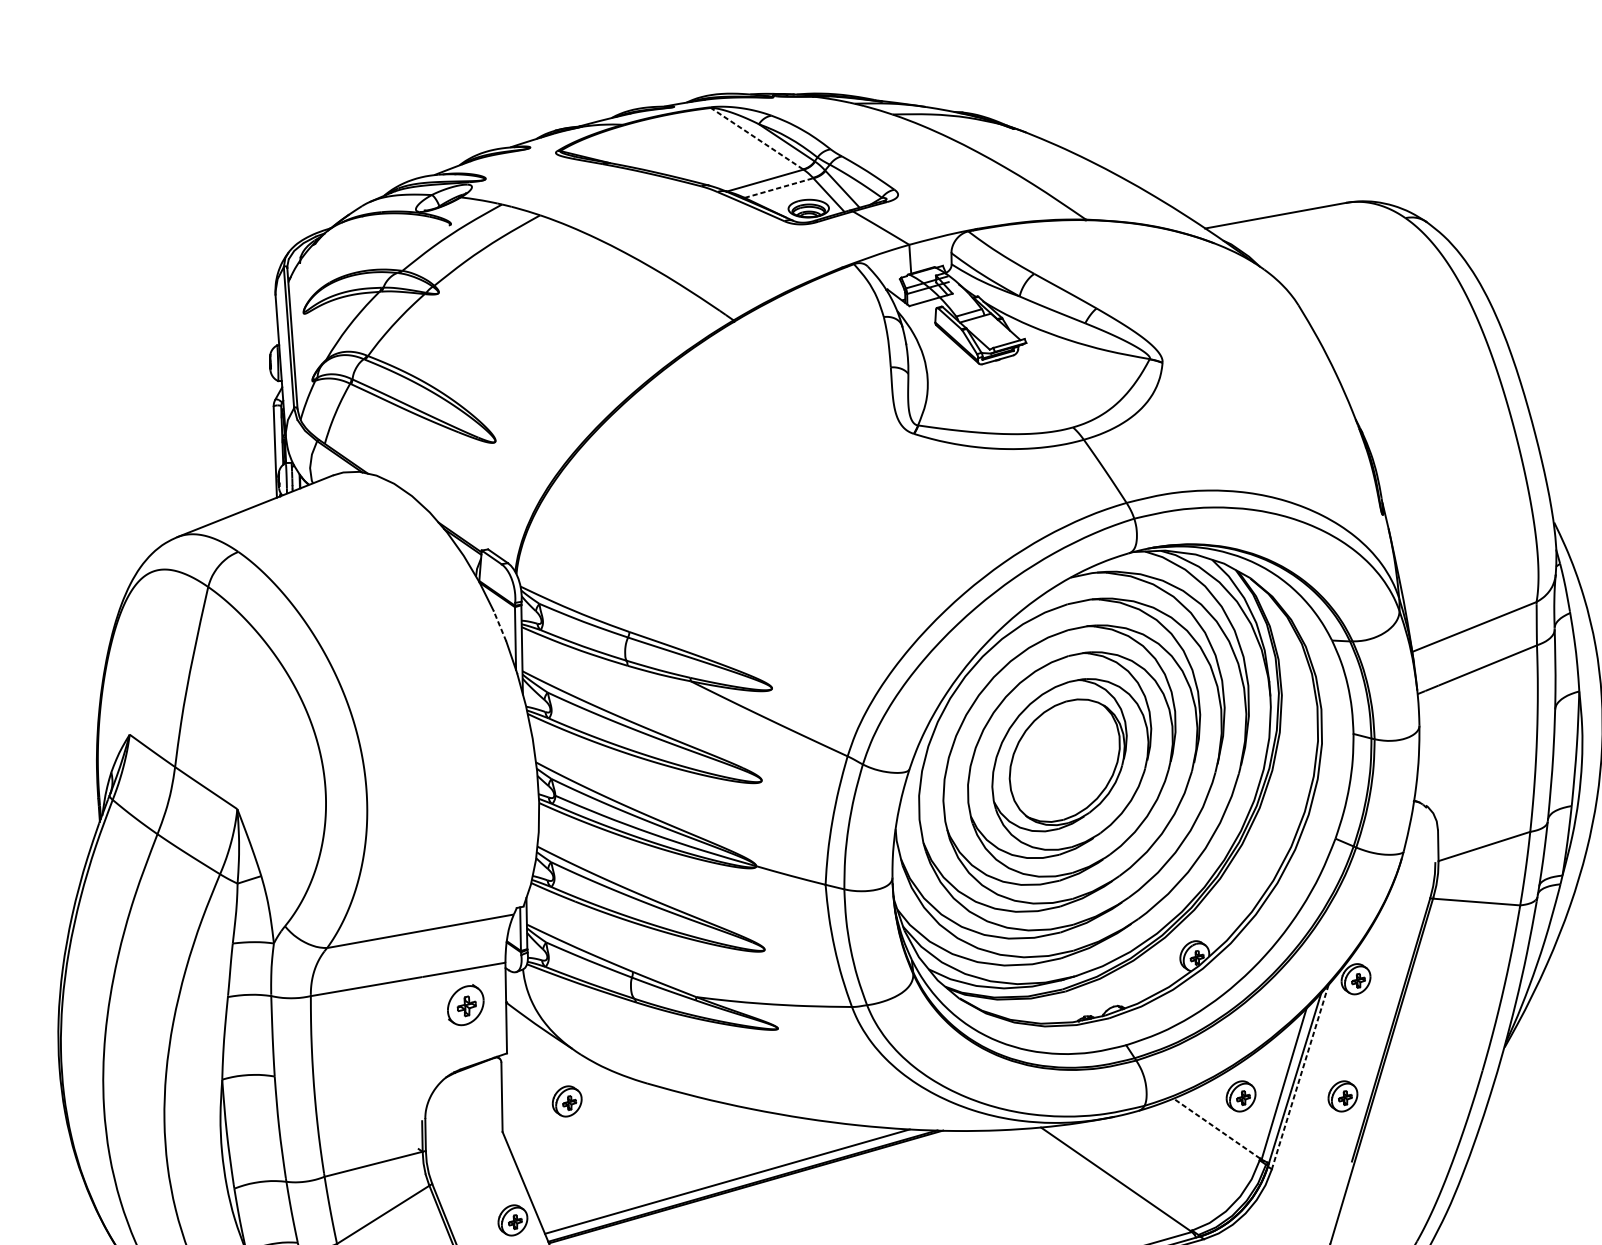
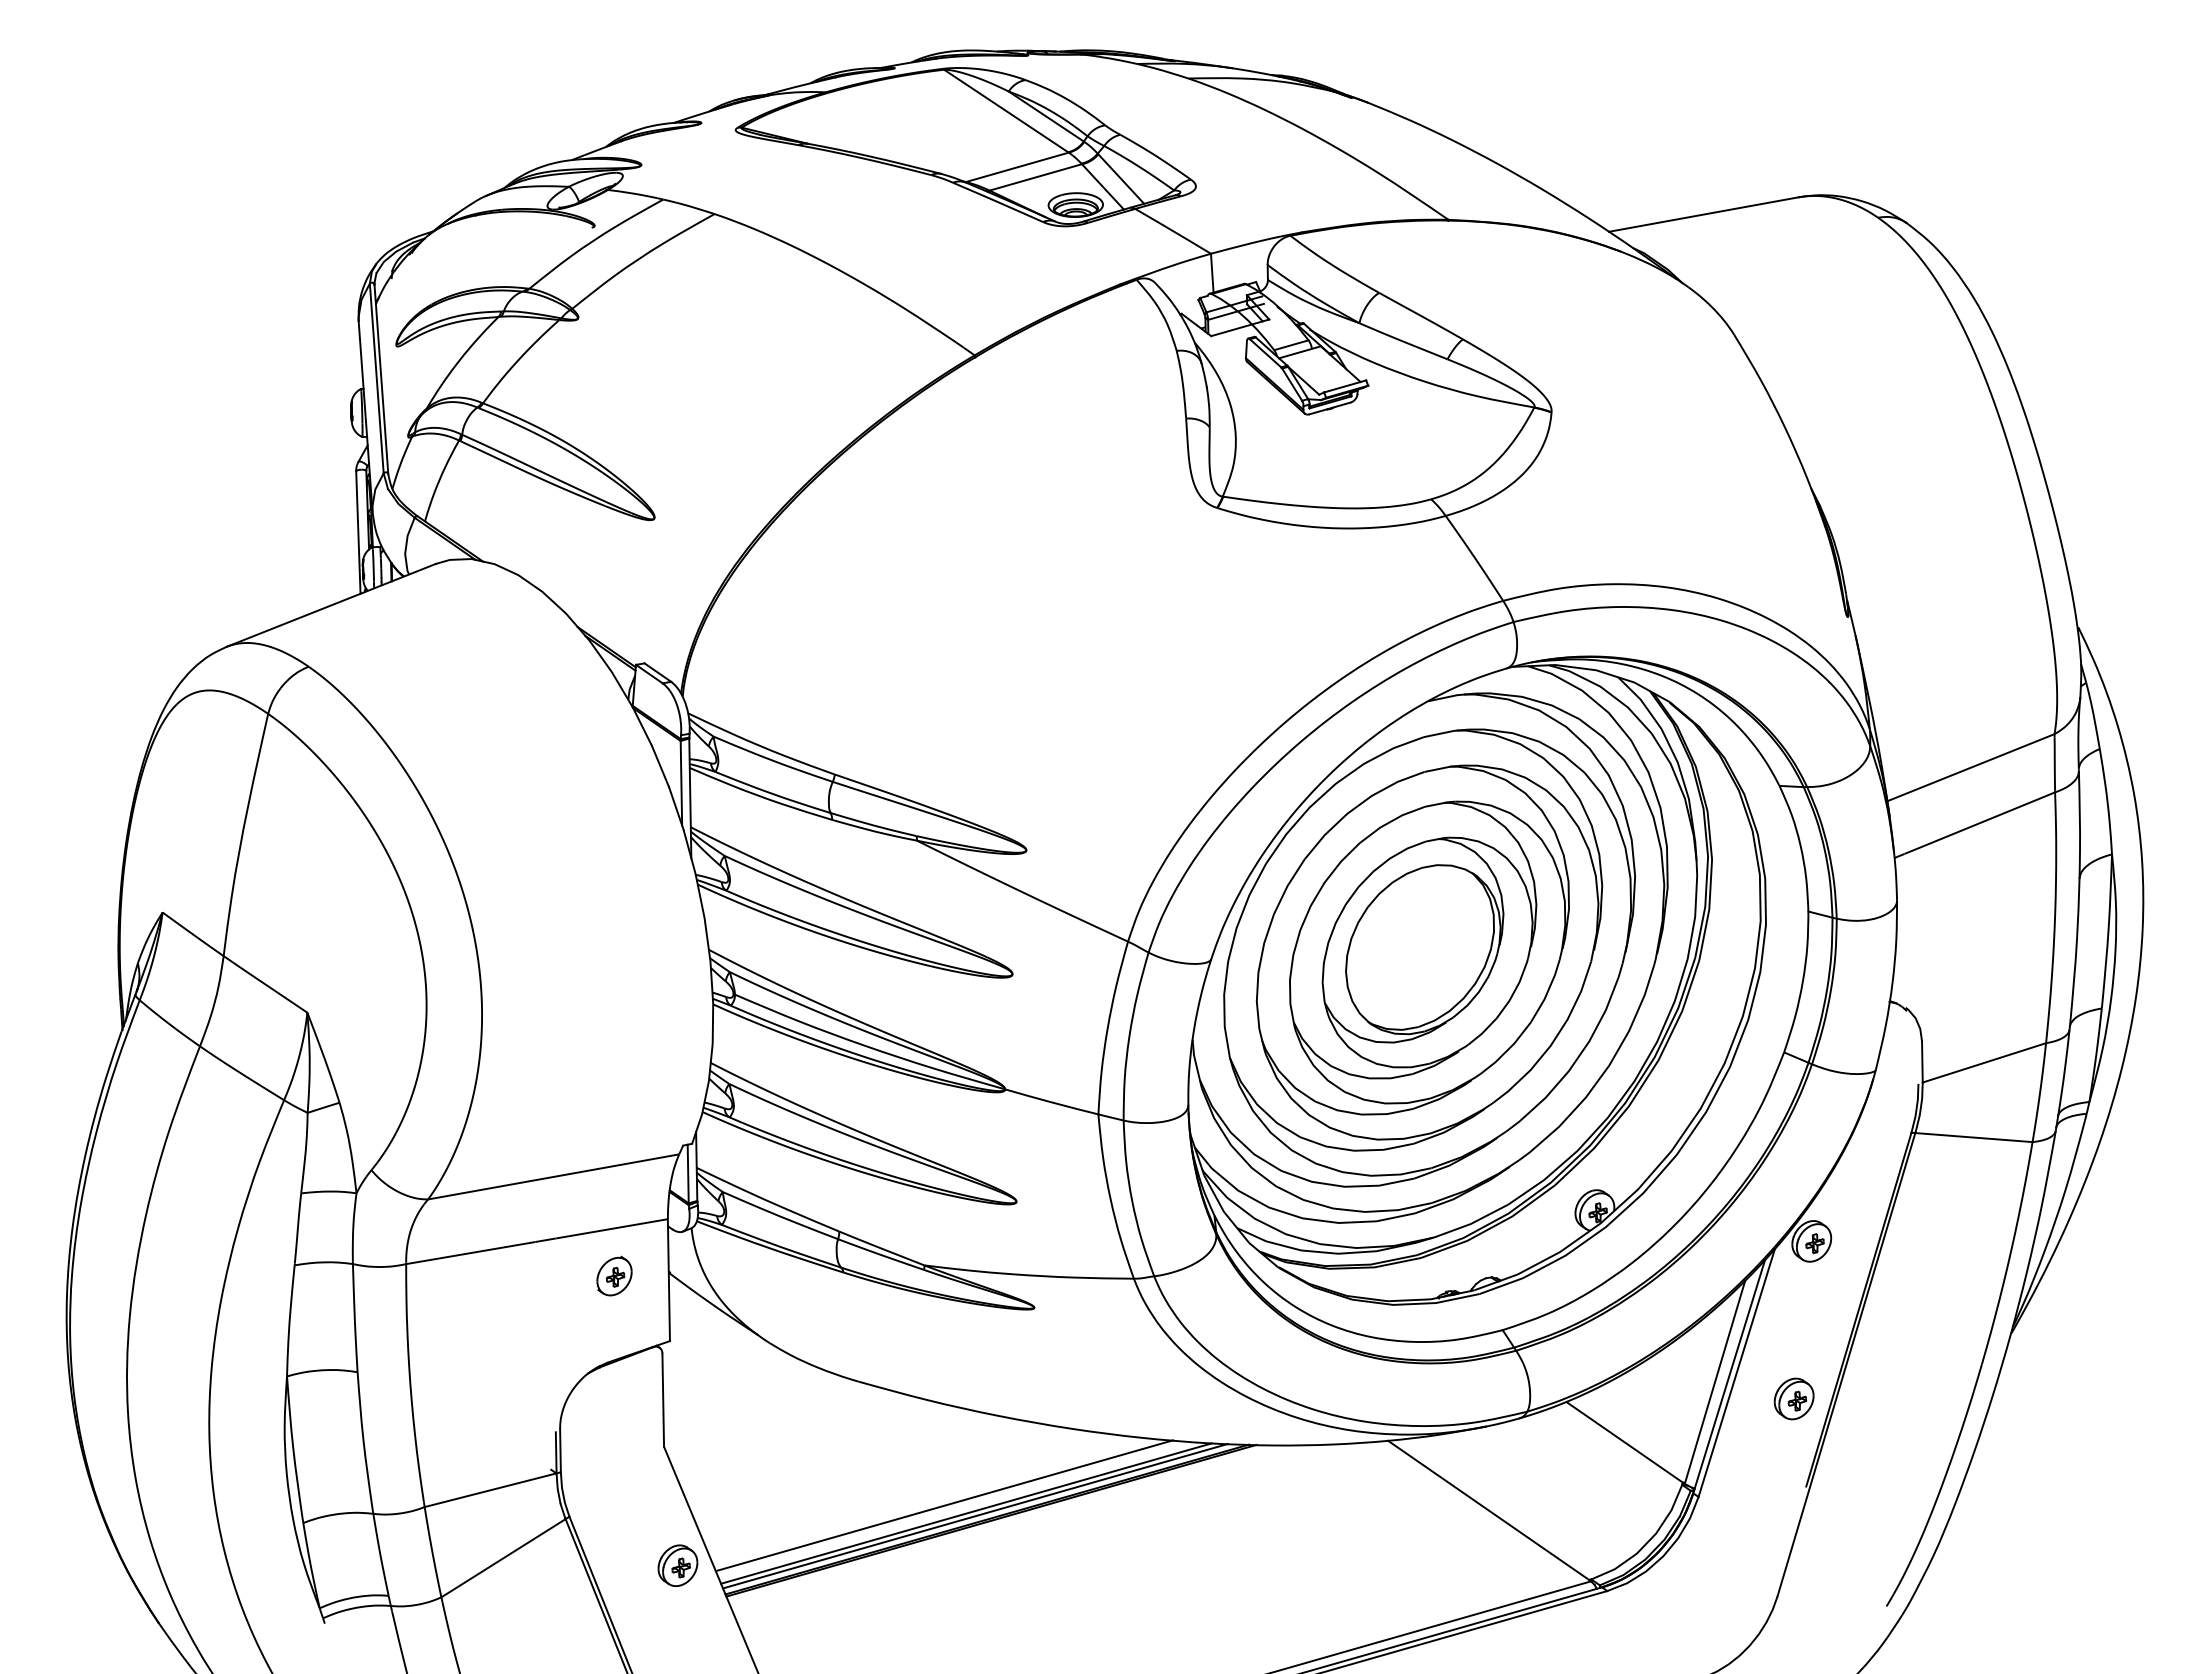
line: (756, 138) -> (1005, 110), dashed -> solid
line: (779, 188) -> (1036, 177), dashed -> solid
line: (499, 625) -> (660, 765), dashed -> solid
part: (465, 1004) -> (614, 1275), size x0.71
line: (1300, 1077) -> (1736, 1373), dashed -> solid
part: (1240, 1096) -> (1656, 1398), removed
part: (566, 1101) -> (750, 1405), removed
line: (1216, 1128) -> (1624, 1442), dashed -> solid
line: (710, 1175) -> (943, 1505), added
line: (734, 1183) -> (975, 1515), added

